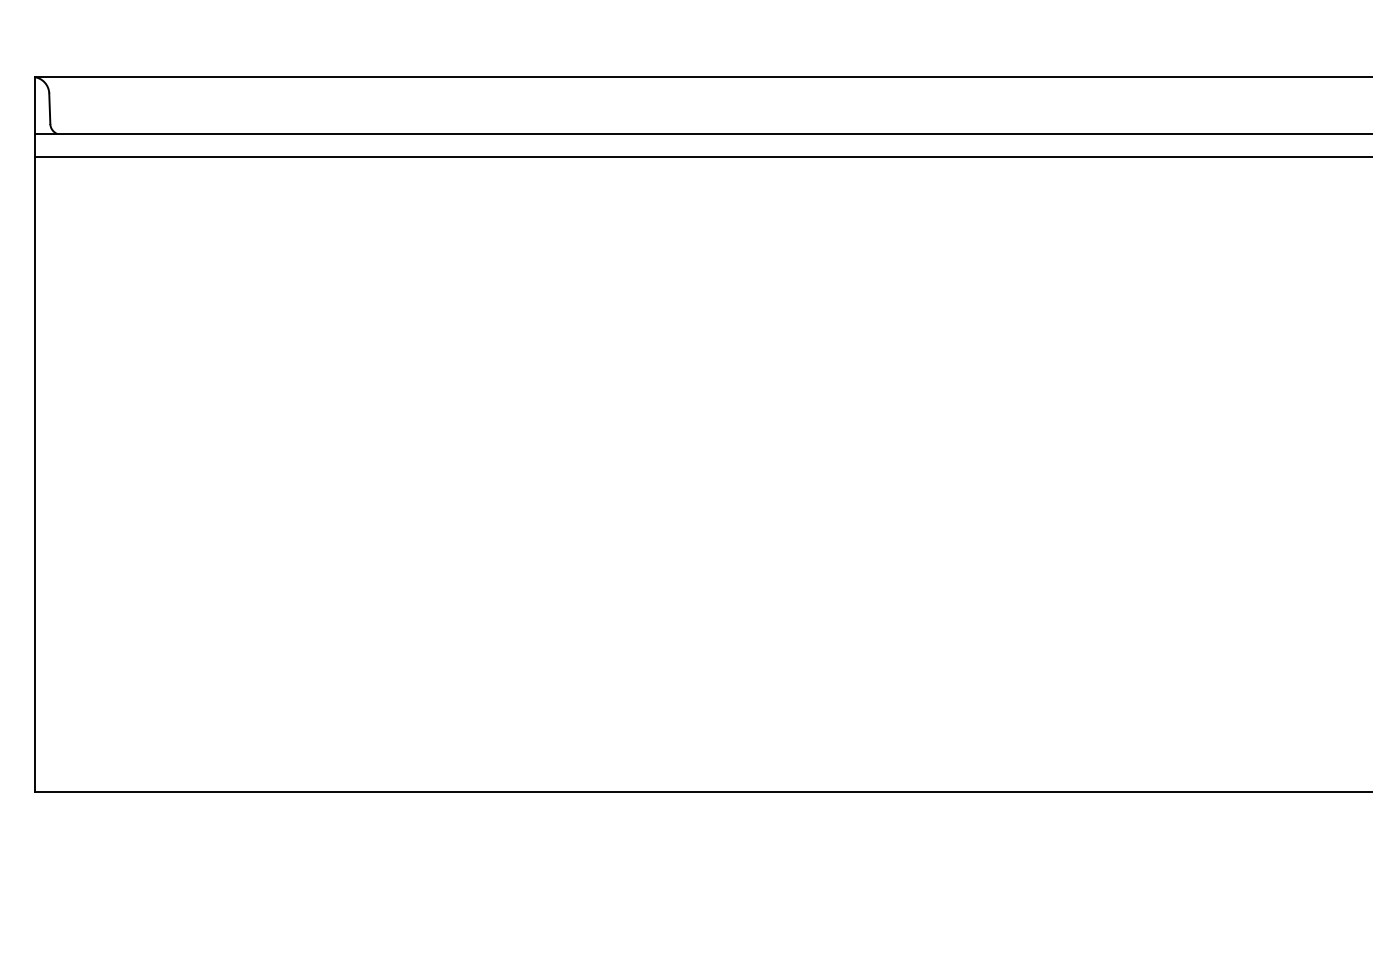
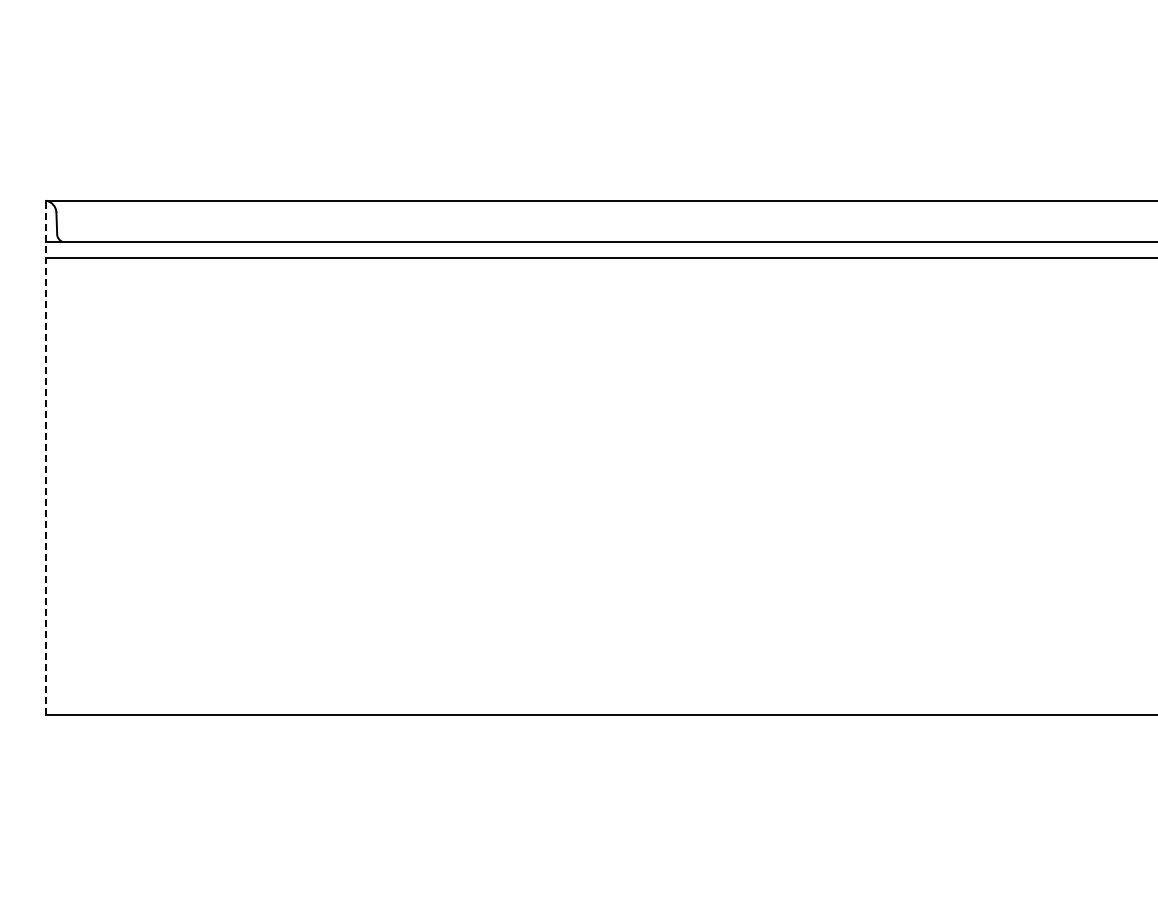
line: (34, 433) -> (45, 457), solid -> dashed

